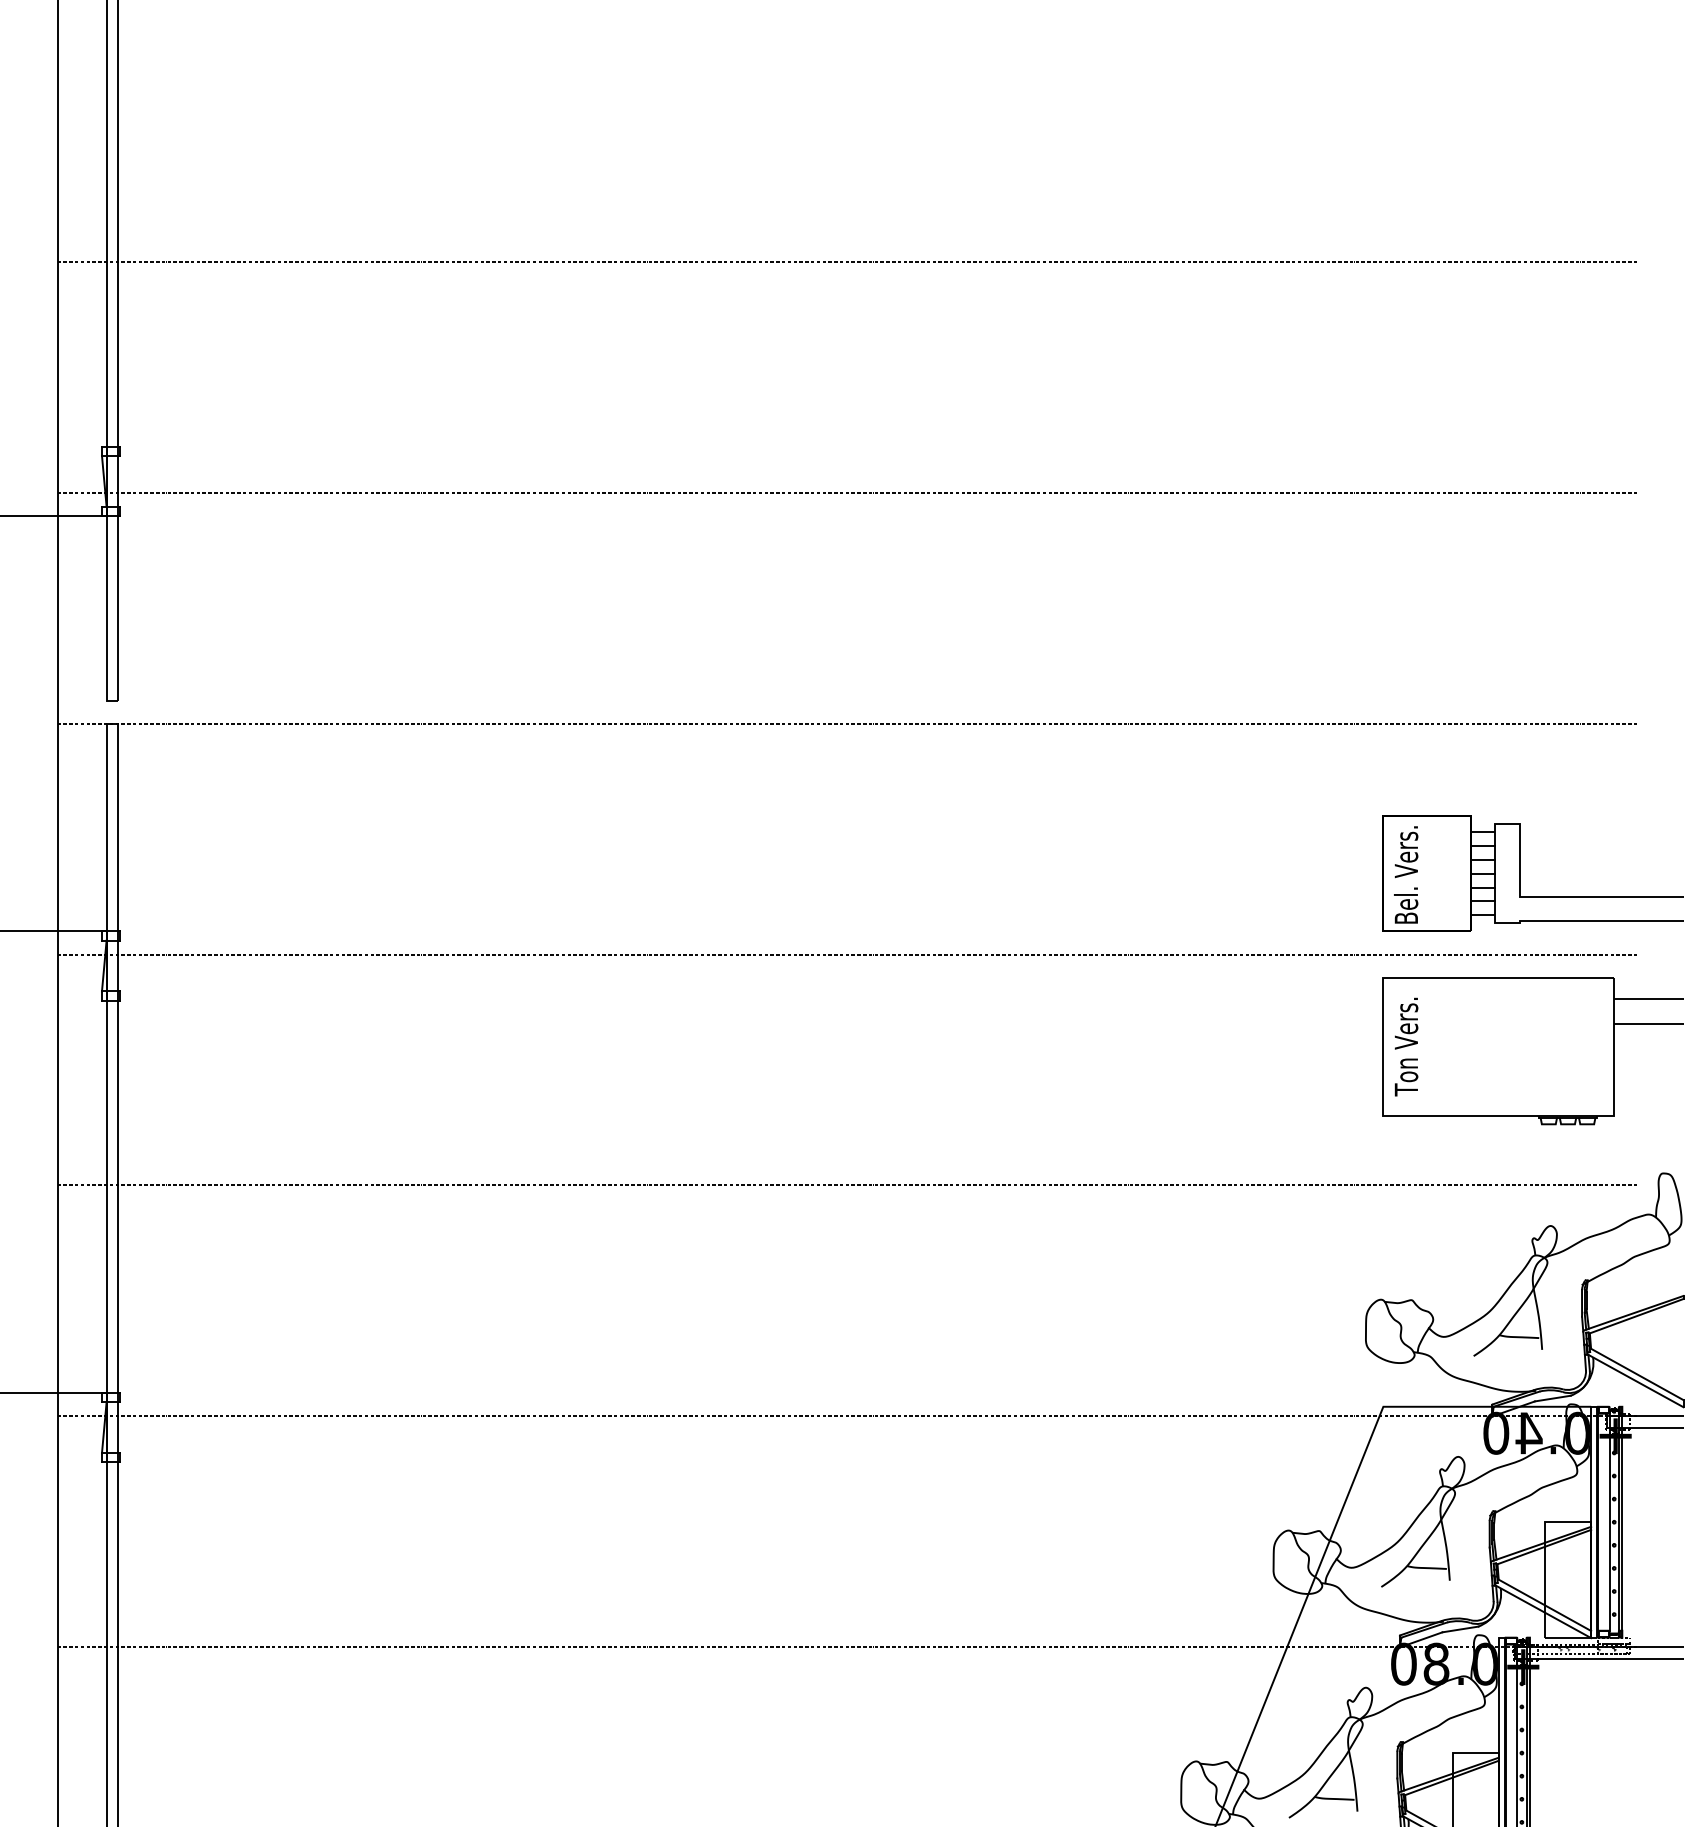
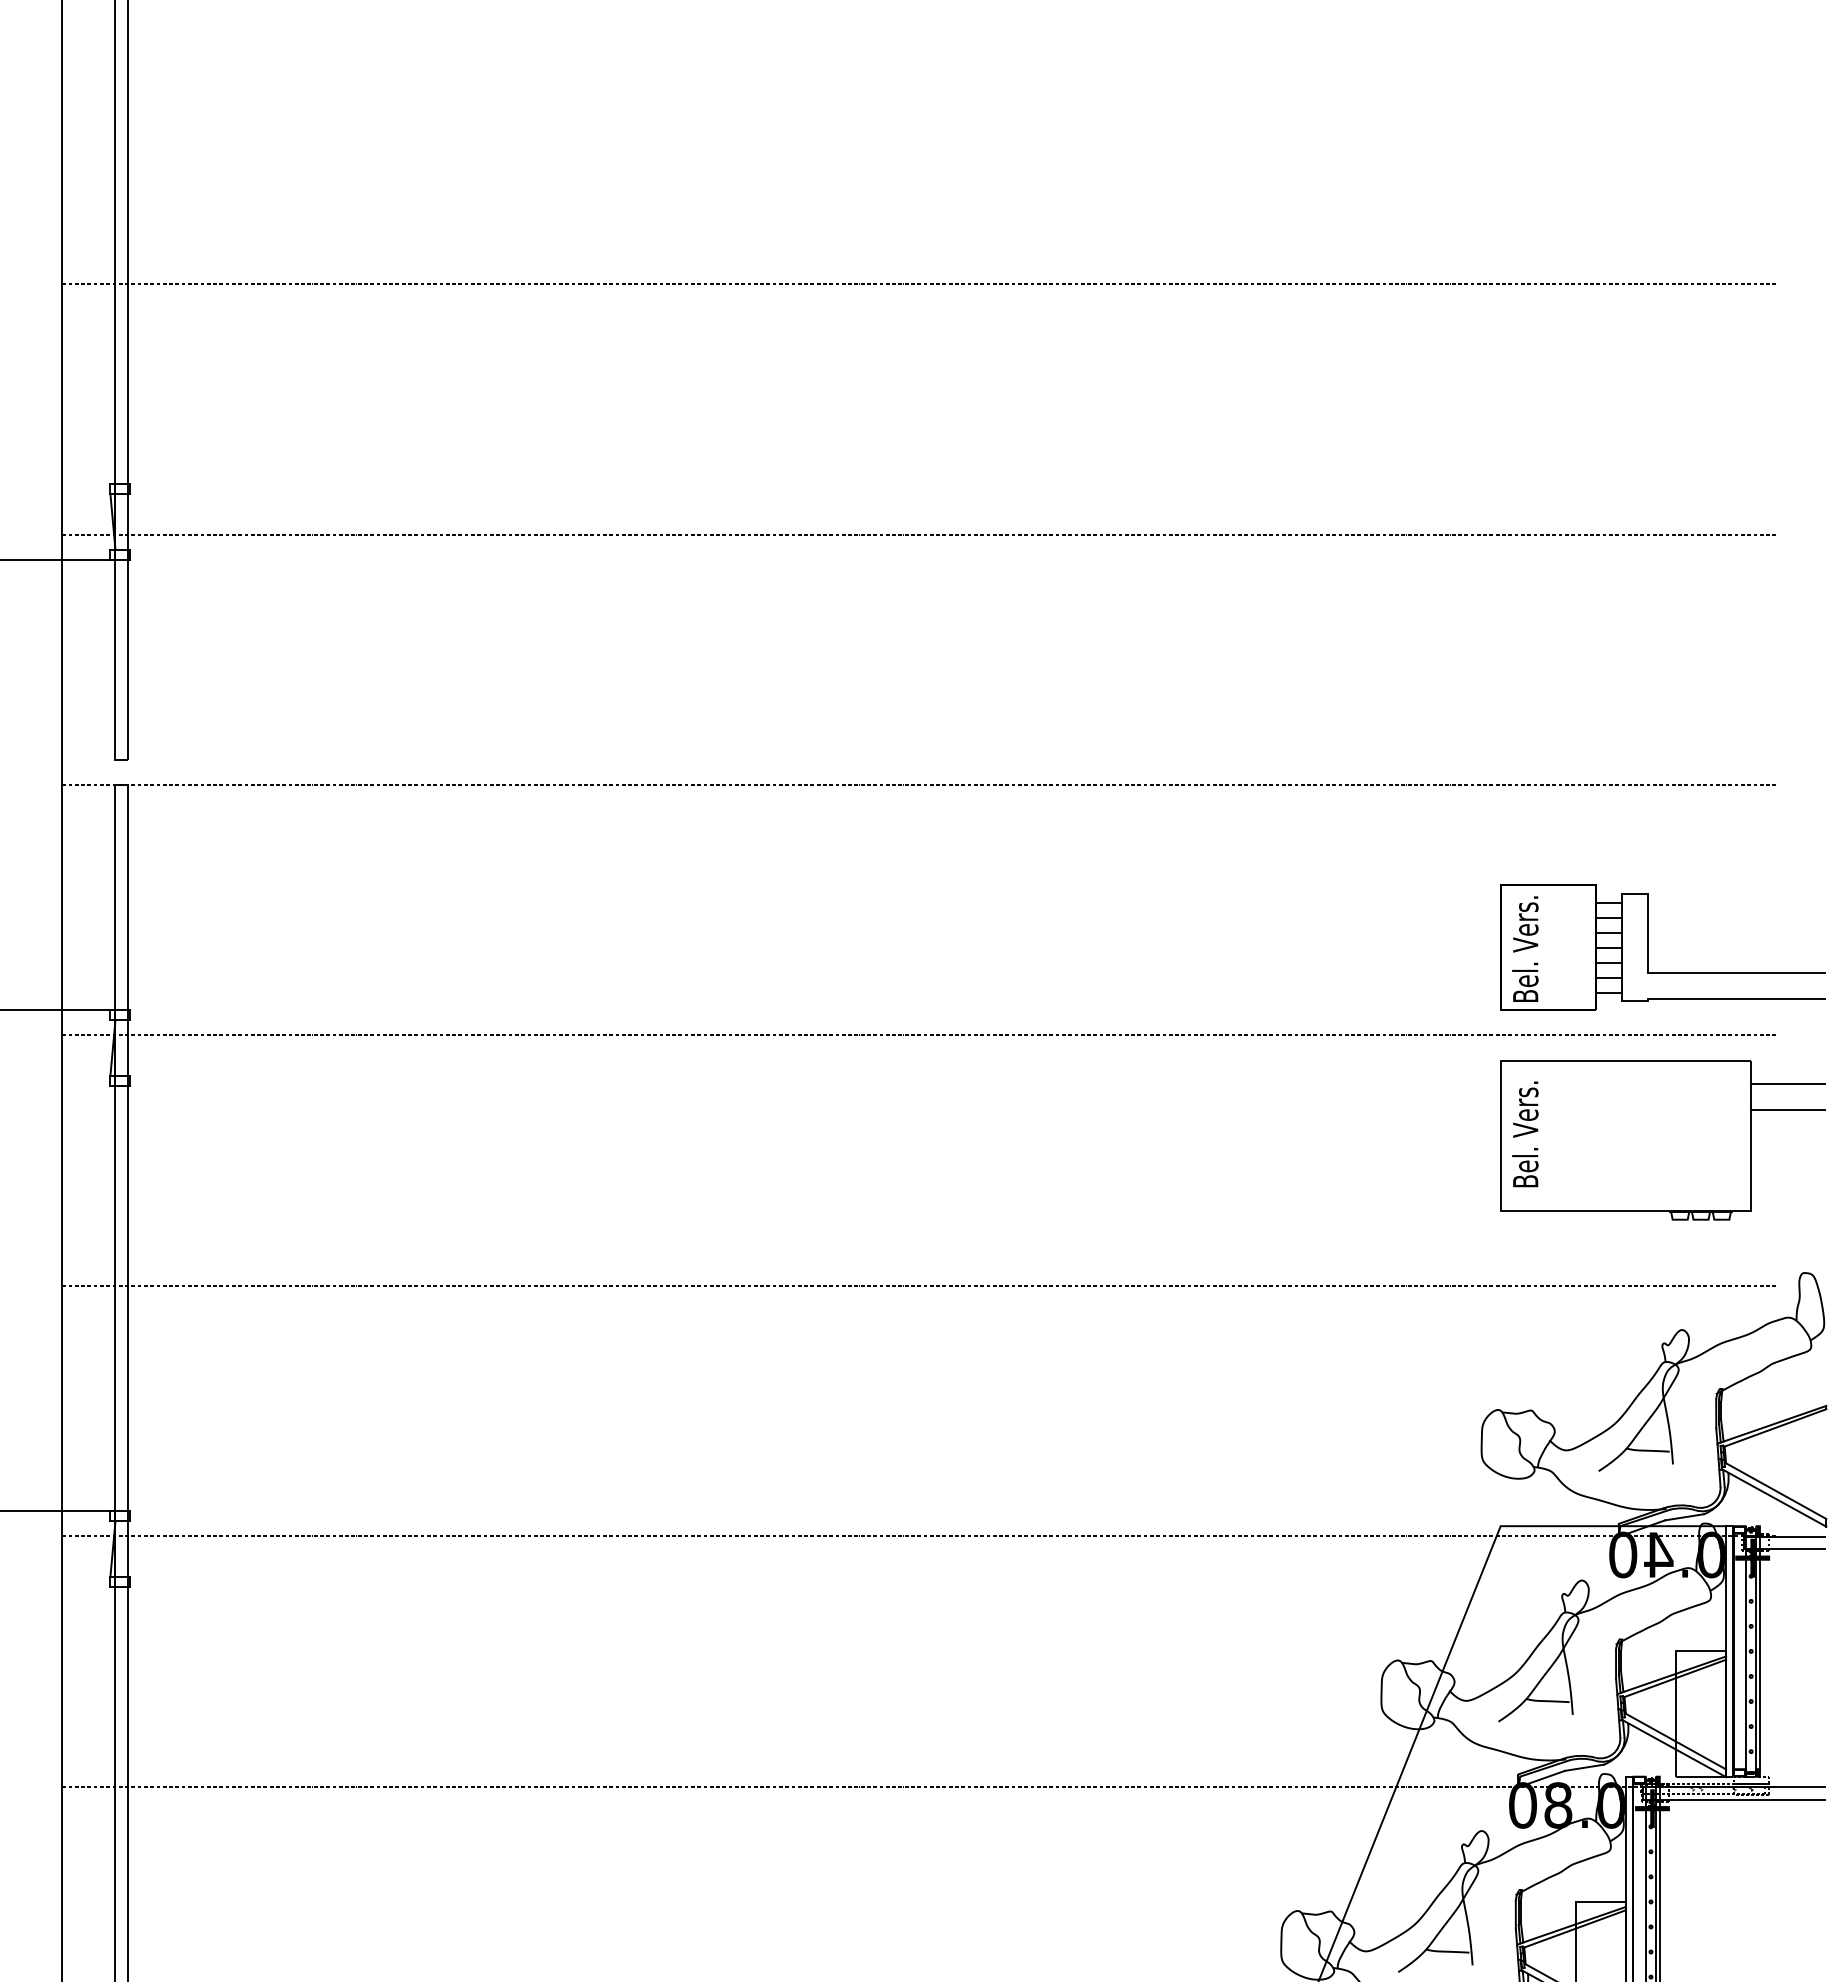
text: (1406, 1046) -> (1525, 1135), Ton Vers. -> Bel. Vers.

